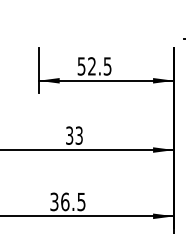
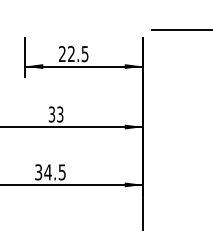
text: (81, 66) -> (62, 54), 52.5 -> 22.5
text: (64, 202) -> (47, 172), 36.5 -> 34.5

